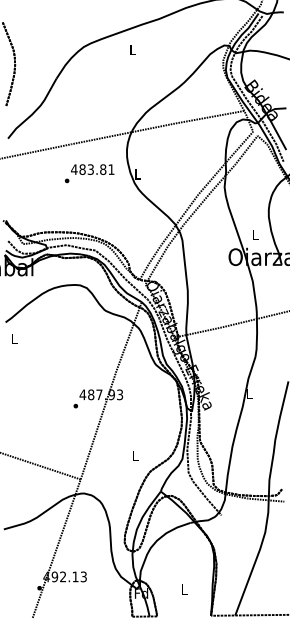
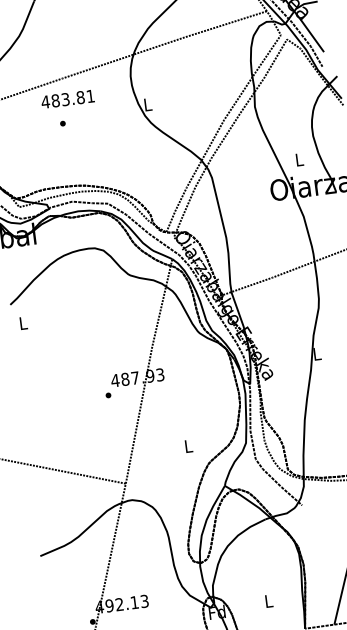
text: (92, 169) -> (67, 99), moved

